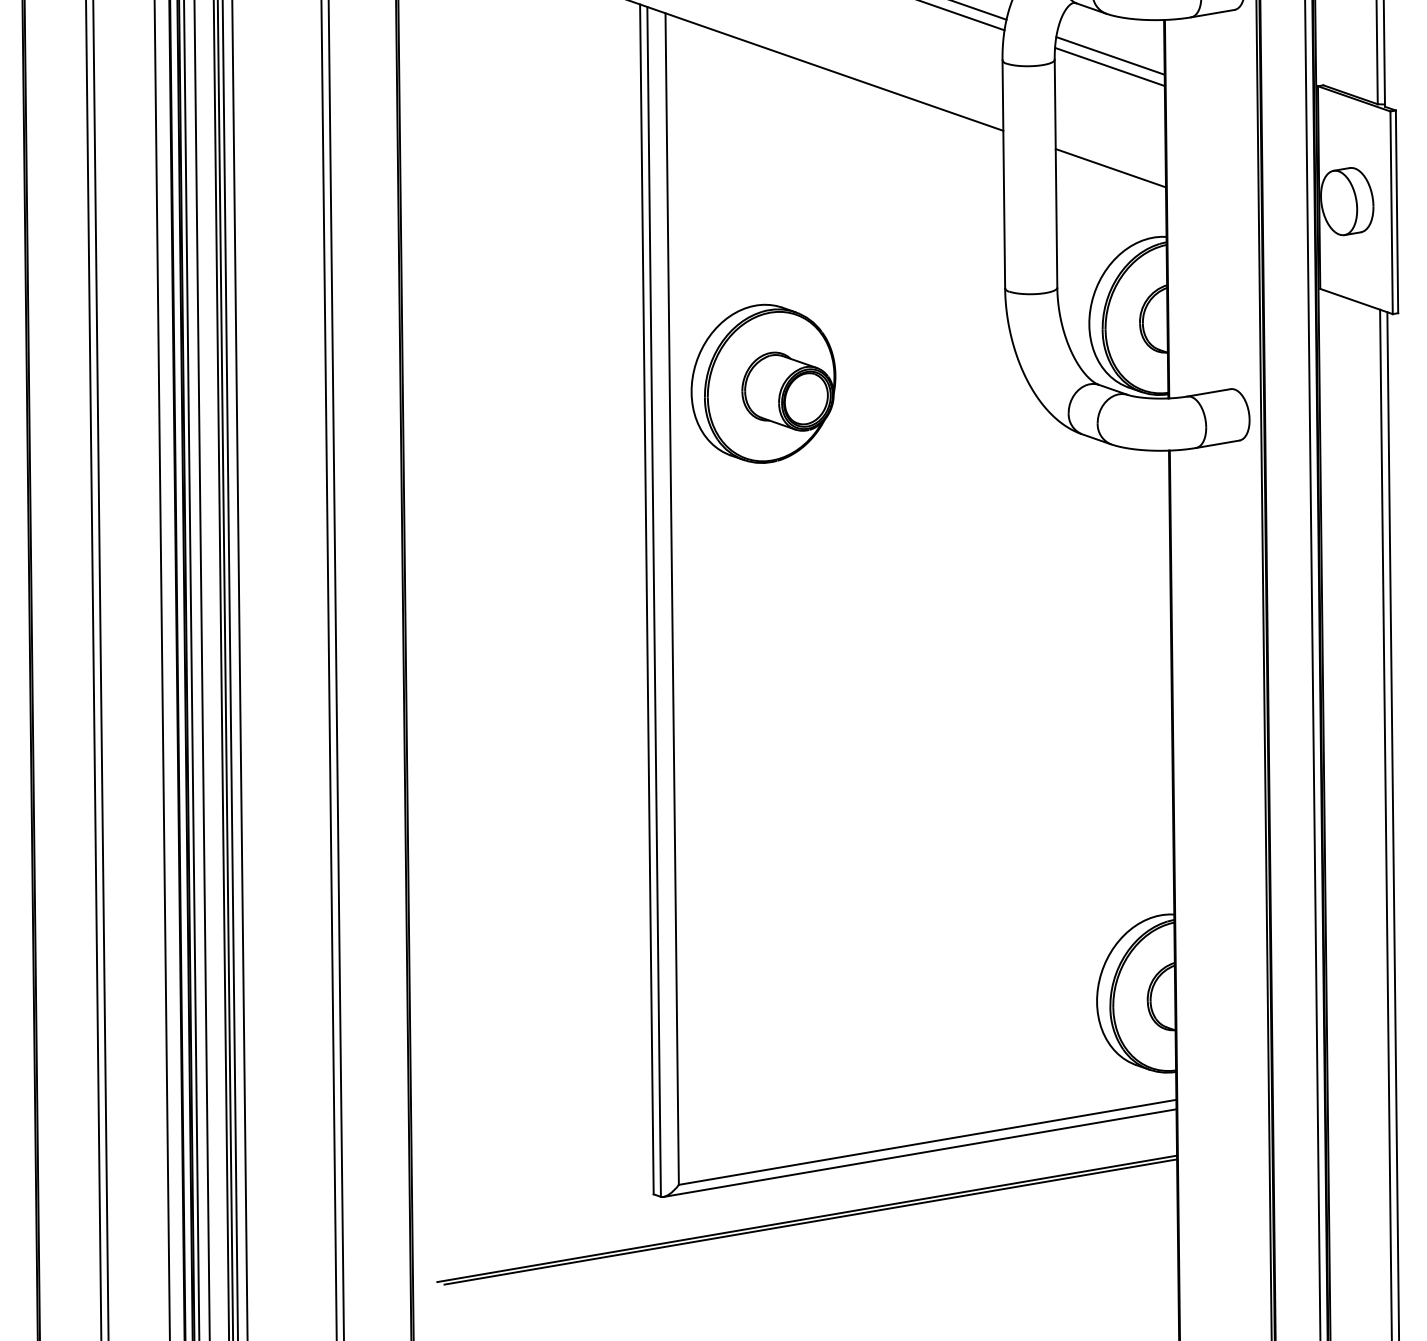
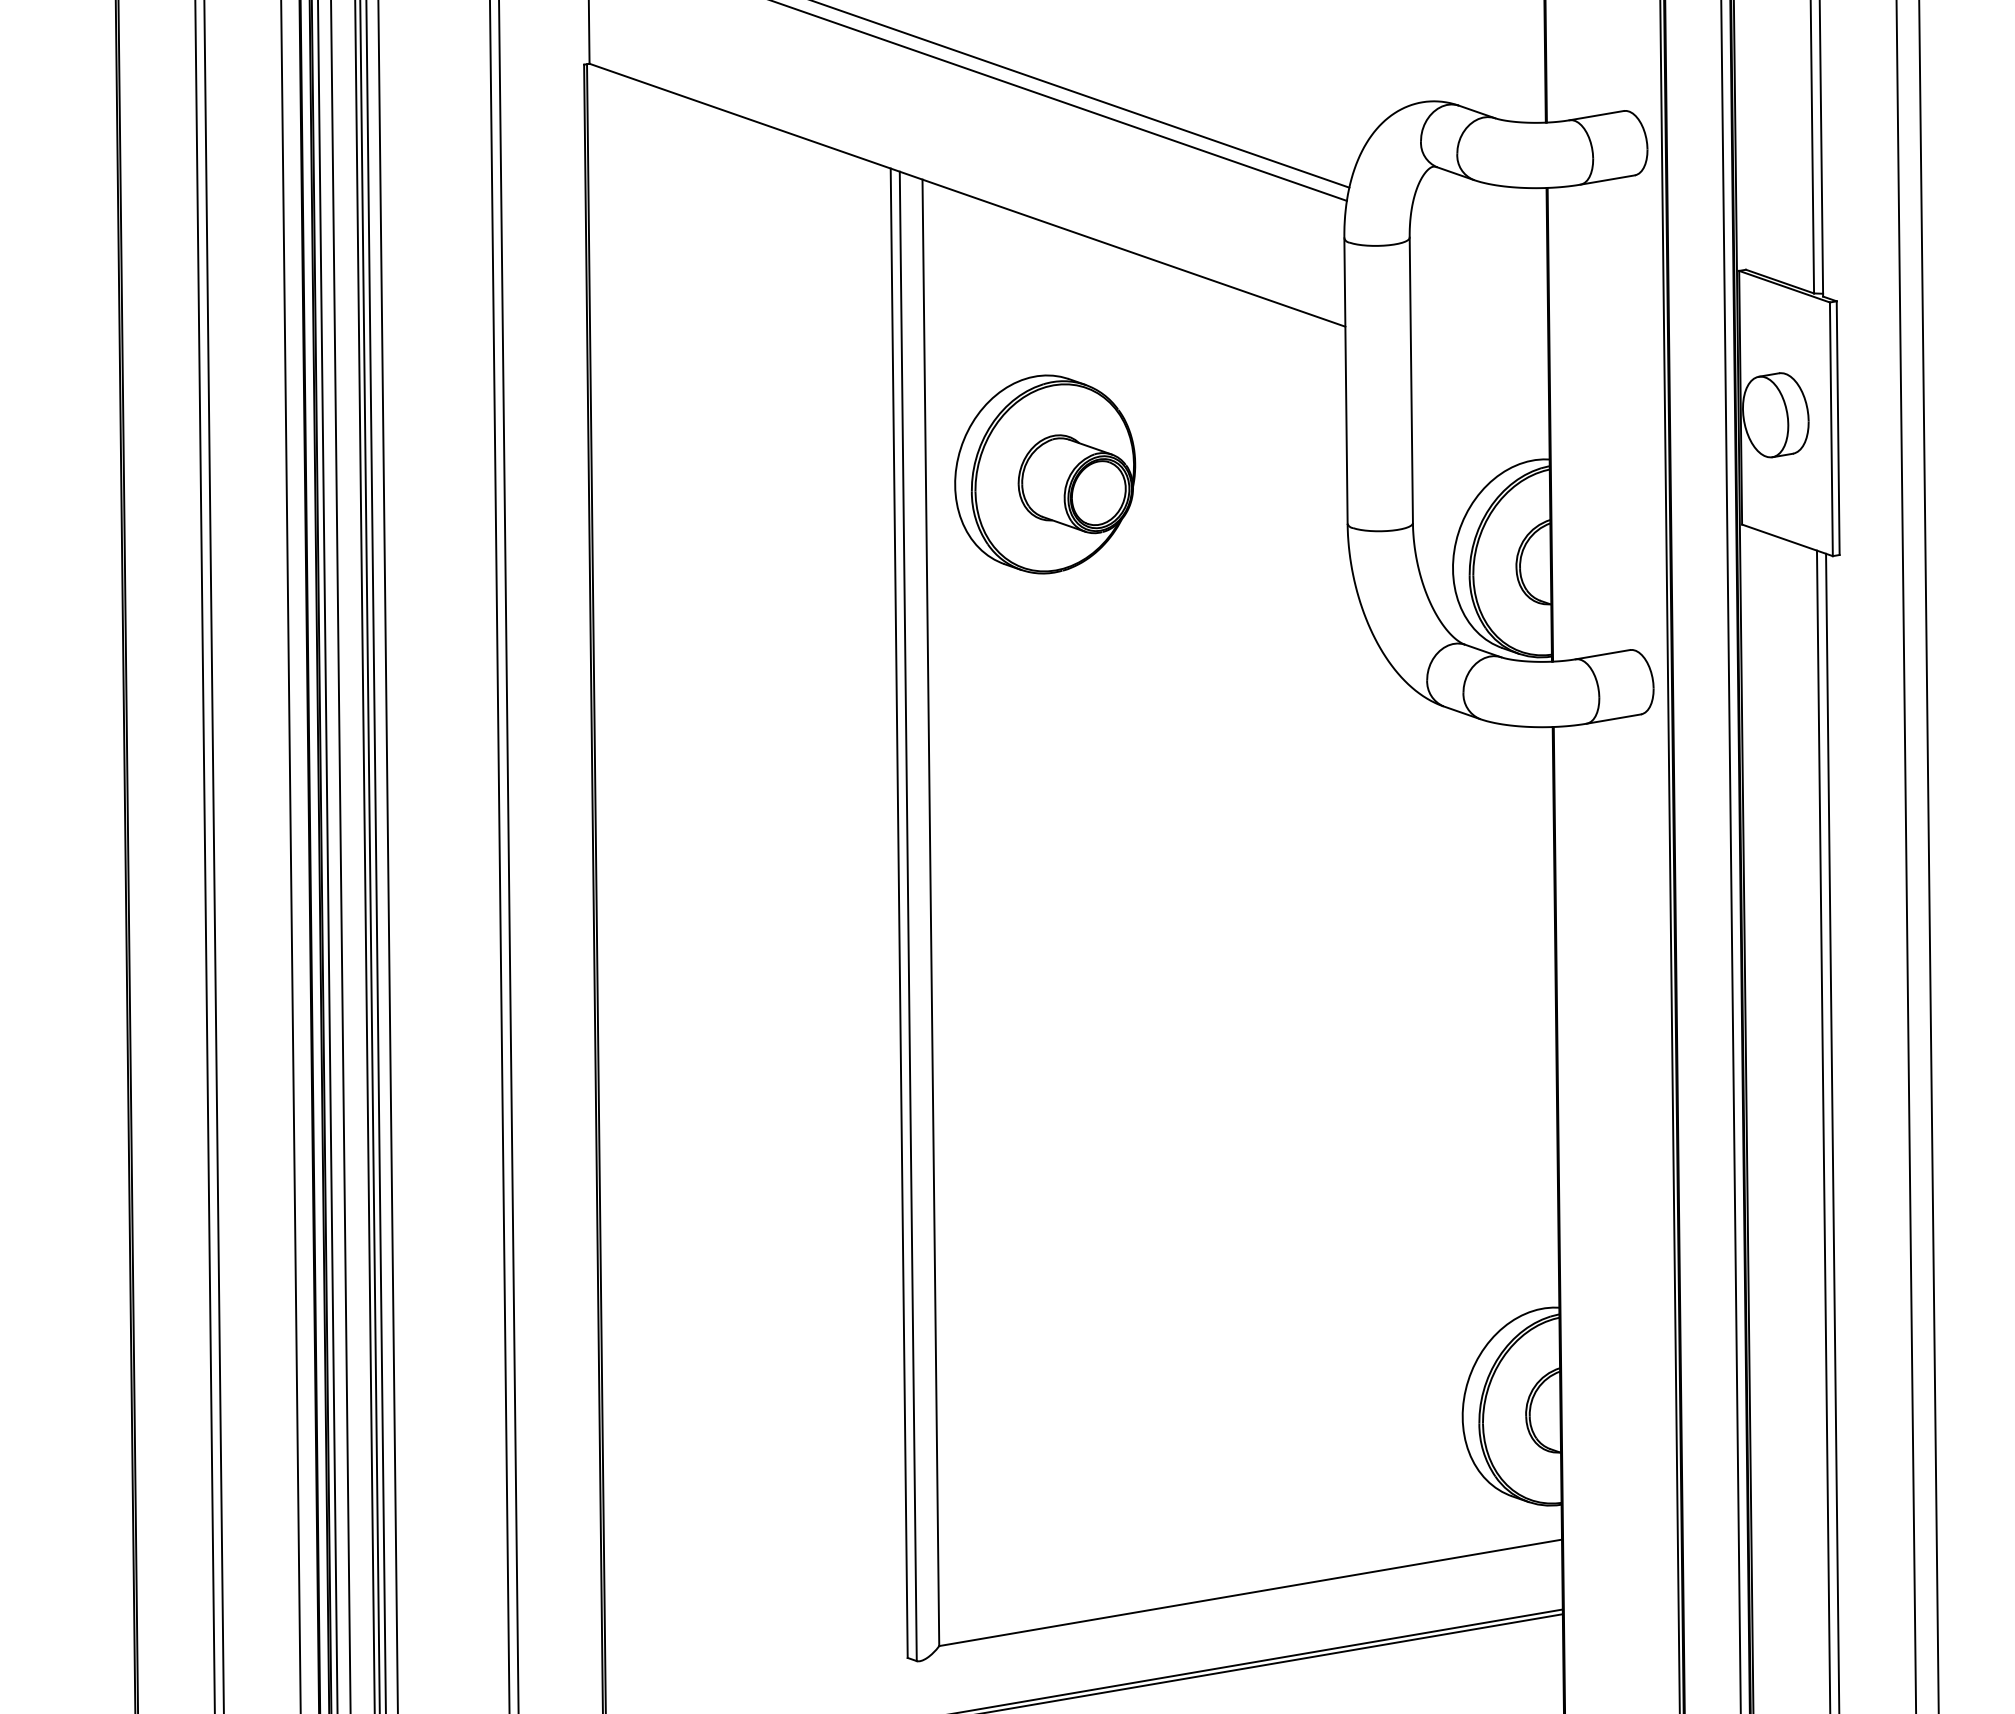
line: (1110, 55) -> (1479, 232), removed
line: (1109, 66) -> (1478, 246), removed
line: (1110, 168) -> (1479, 373), removed
part: (763, 383) -> (1045, 474), moved
line: (919, 1153) -> (1240, 1606), removed

